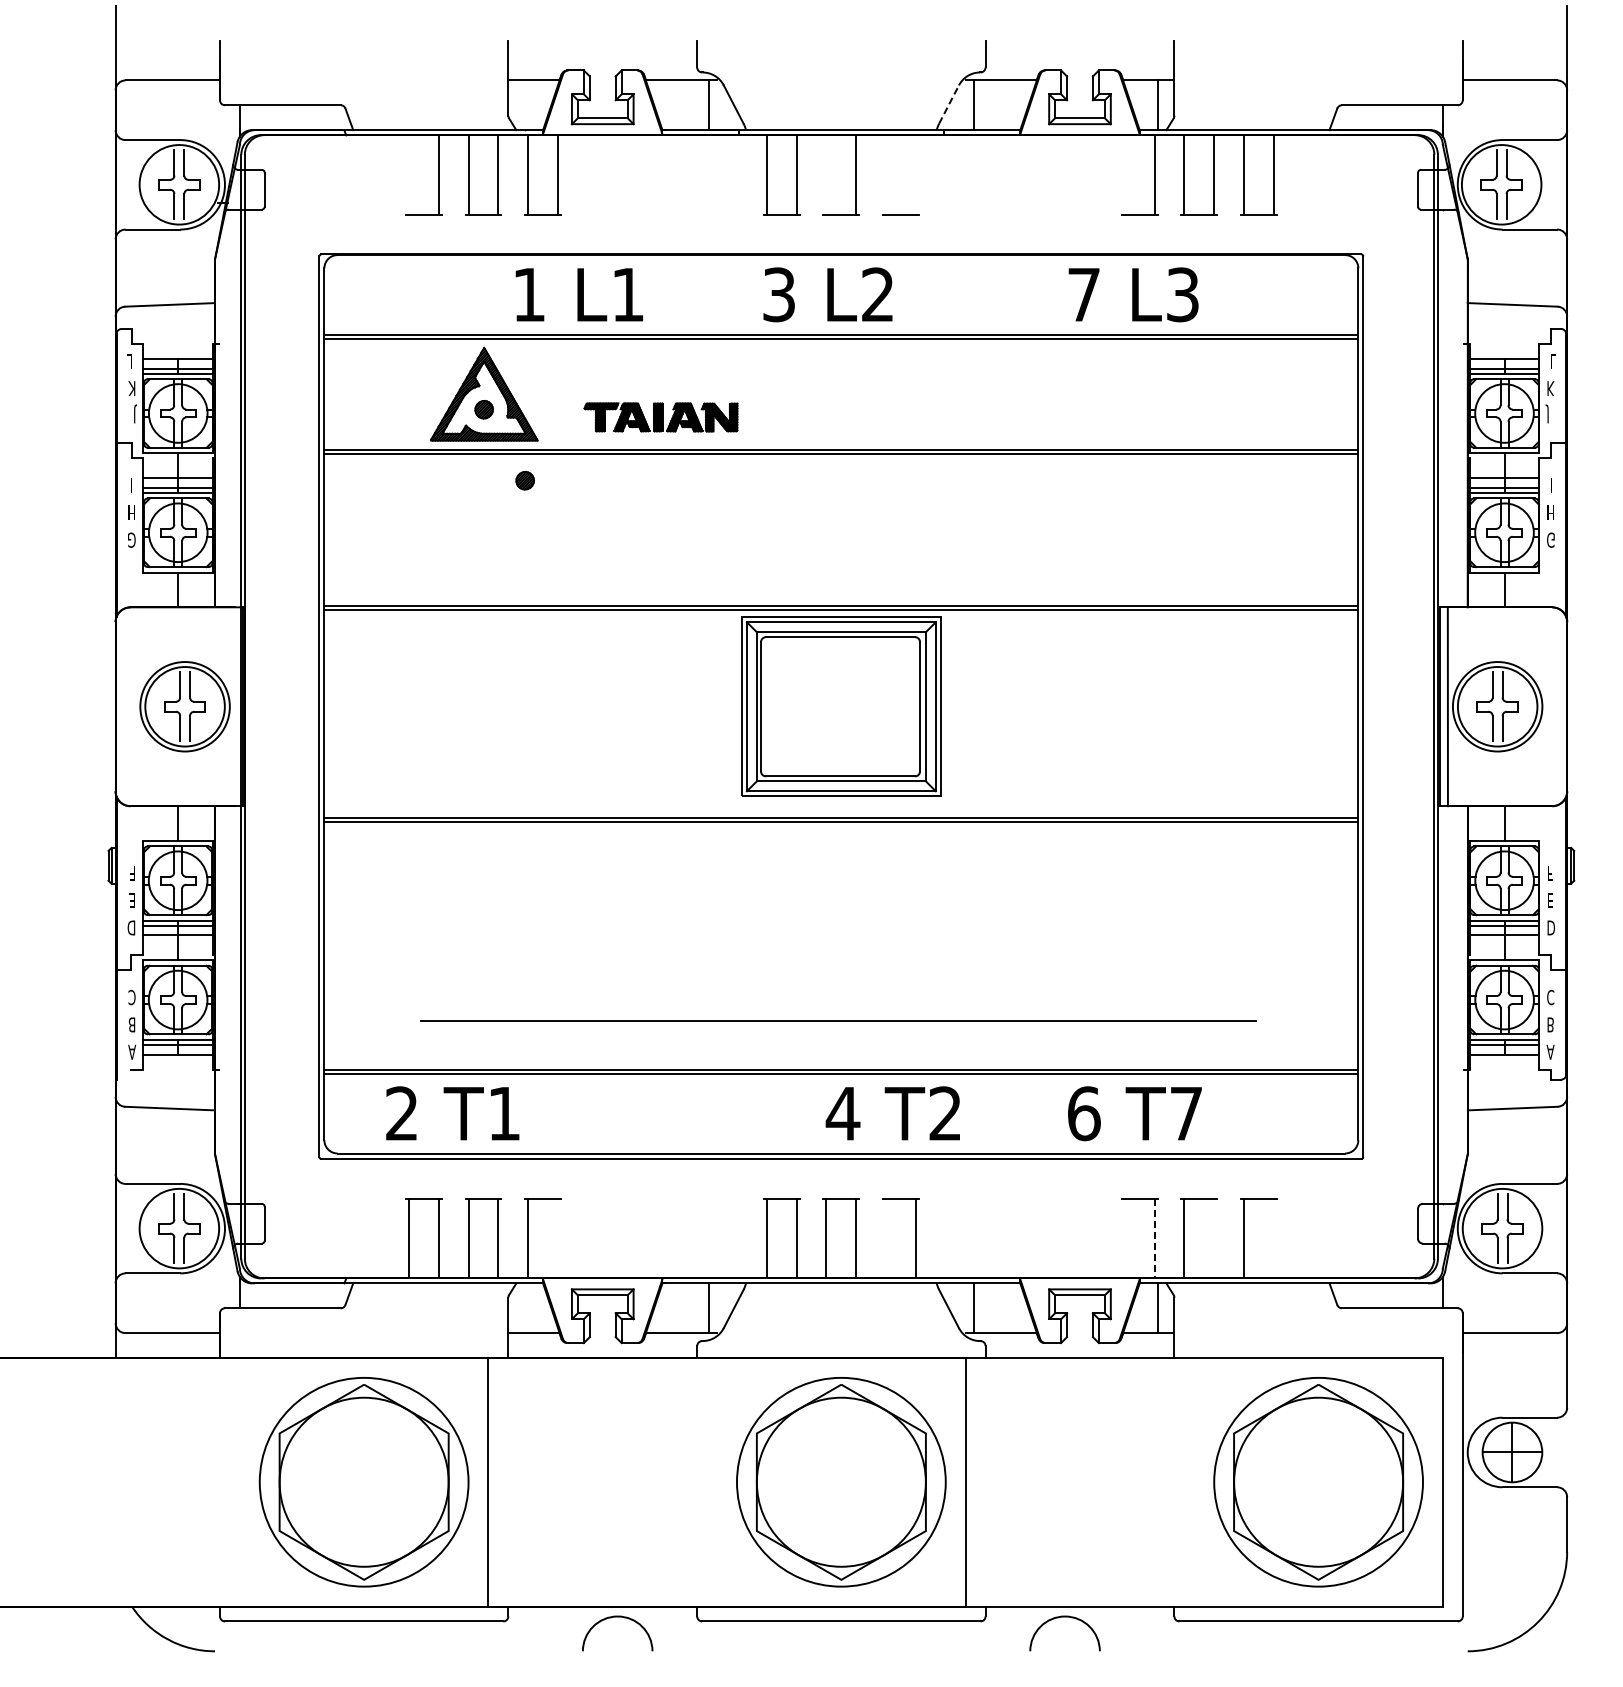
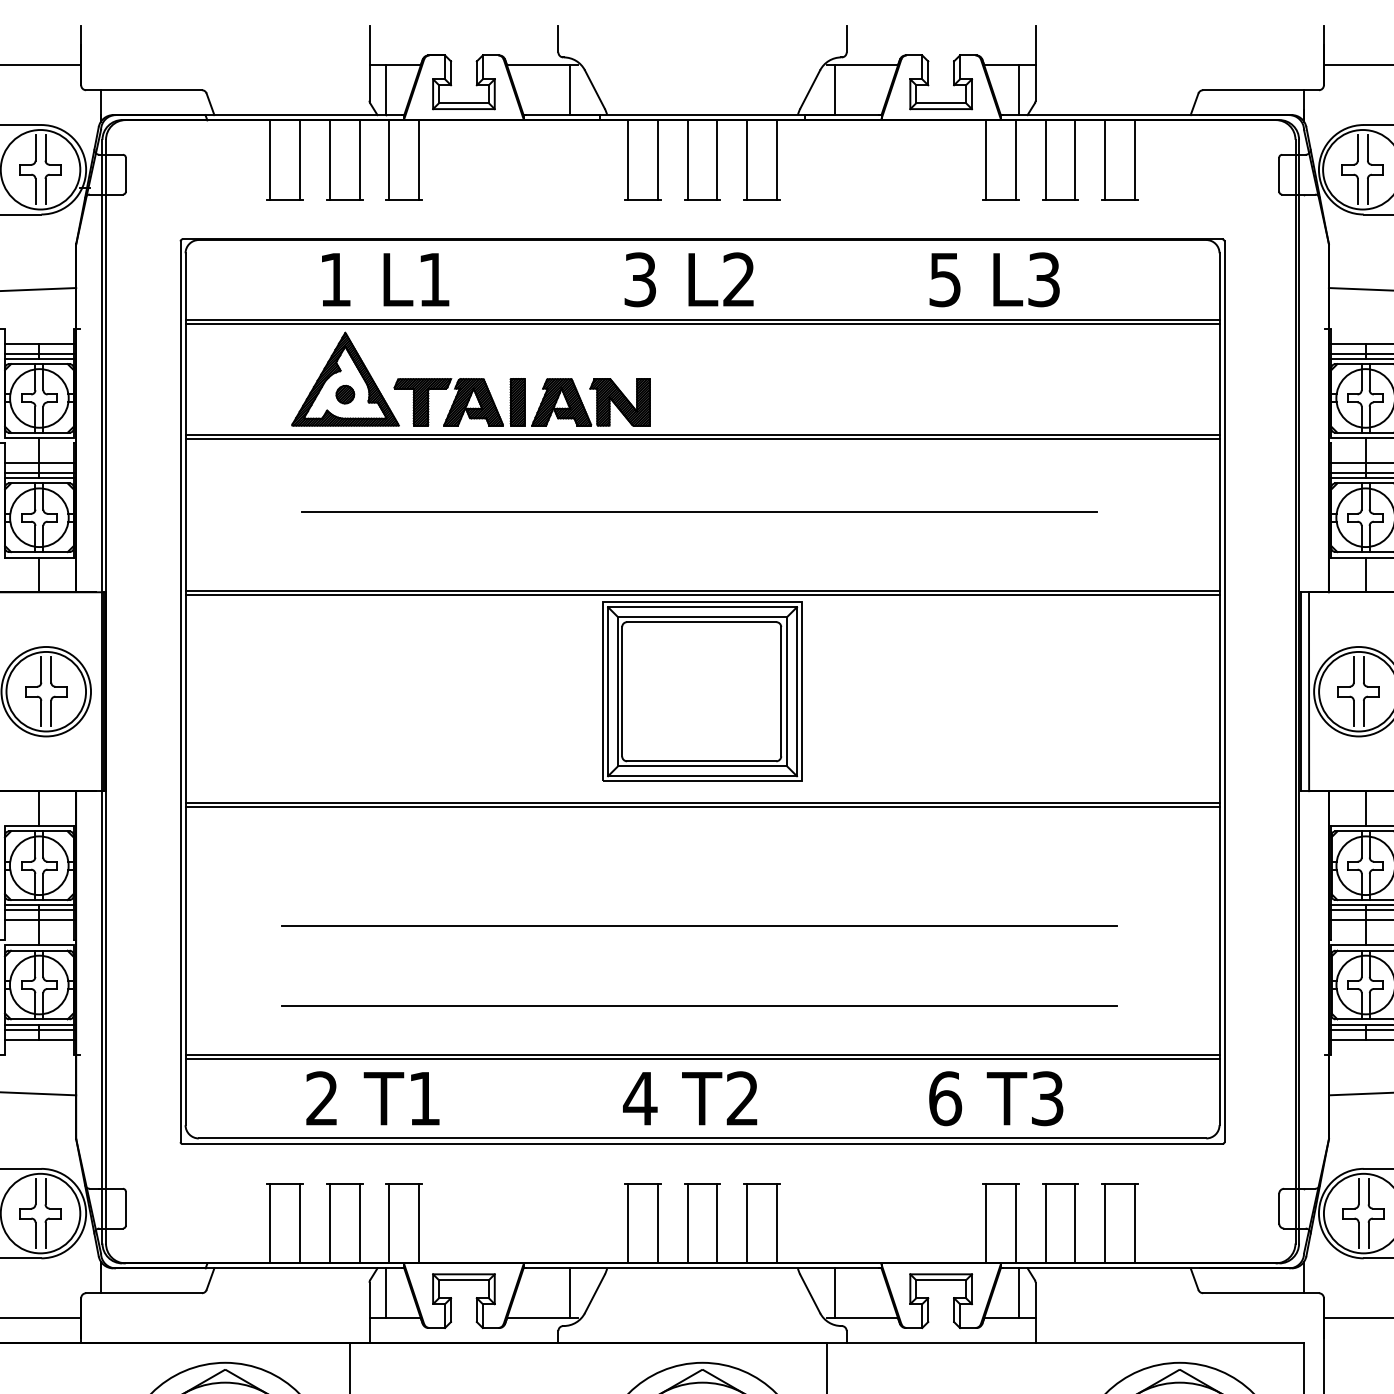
line: (949, 104) -> (810, 89), dashed -> solid
line: (525, 105) -> (386, 90), added
line: (408, 174) -> (269, 159), added
line: (826, 174) -> (687, 159), added
line: (886, 174) -> (747, 159), added
line: (915, 174) -> (776, 159), added
line: (1124, 174) -> (985, 159), added
text: (578, 294) -> (384, 279), moved
text: (1083, 295) -> (944, 280), 7 -> 5
part: (660, 417) -> (521, 402), size x1.67
part: (524, 480) -> (385, 465), removed
line: (837, 526) -> (698, 511), added
line: (837, 941) -> (698, 926), added
text: (452, 1113) -> (372, 1098), moved
text: (892, 1113) -> (689, 1098), moved
text: (1186, 1113) -> (1047, 1098), T7 -> T3
line: (558, 1238) -> (419, 1223), added
line: (886, 1238) -> (747, 1223), added
line: (1124, 1238) -> (985, 1223), added
line: (1154, 1238) -> (1015, 1223), dashed -> solid
line: (1214, 1238) -> (1075, 1223), added
line: (1273, 1238) -> (1134, 1223), added
line: (525, 1308) -> (386, 1293), added

